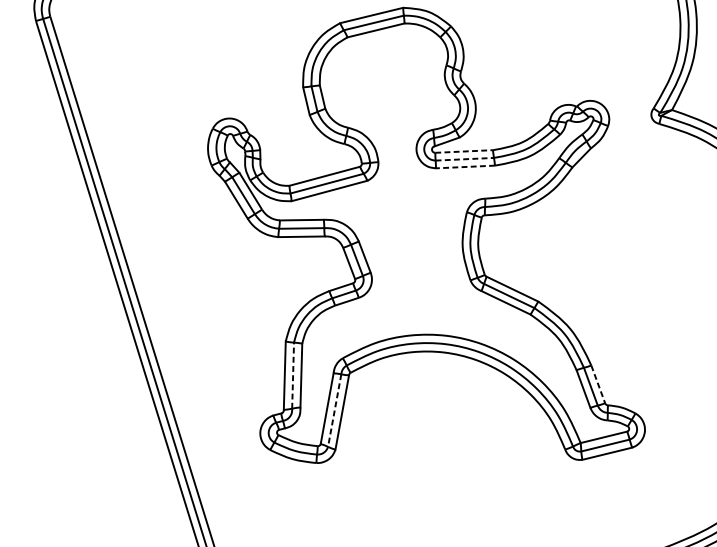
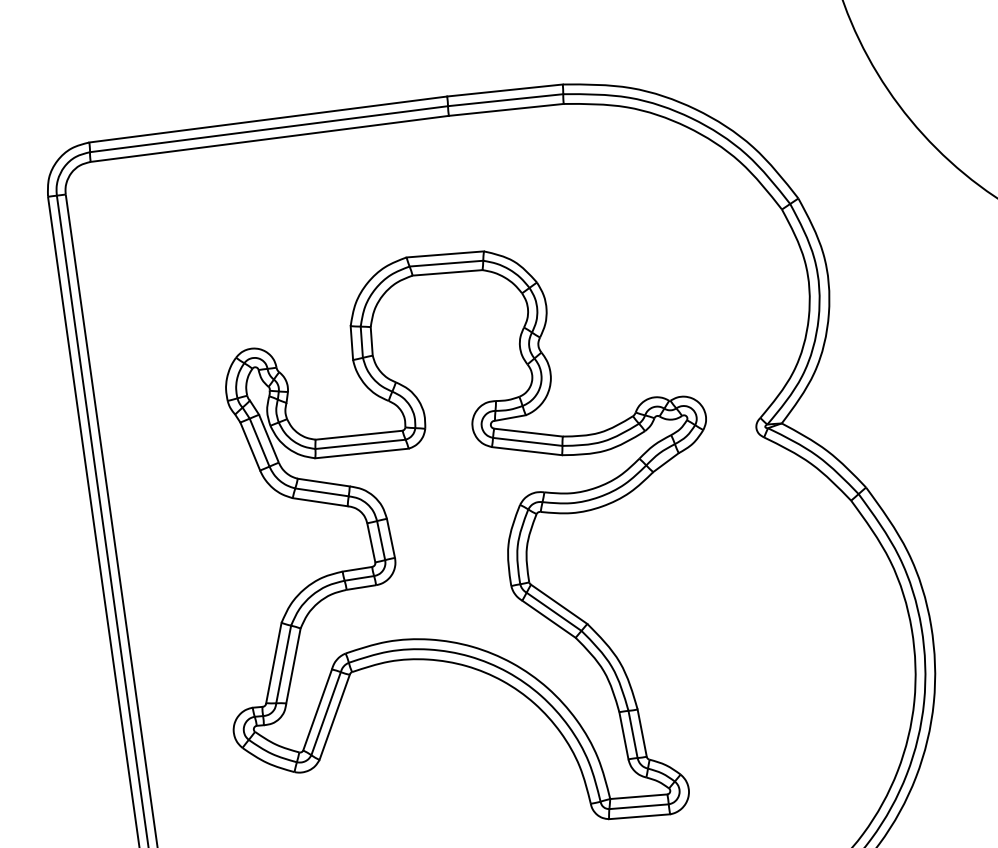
line: (464, 151) -> (528, 432), dashed -> solid
line: (464, 158) -> (527, 441), dashed -> solid
line: (465, 167) -> (526, 451), dashed -> solid
line: (292, 375) -> (283, 664), dashed -> solid
line: (598, 384) -> (642, 733), dashed -> solid
line: (334, 411) -> (325, 714), dashed -> solid

